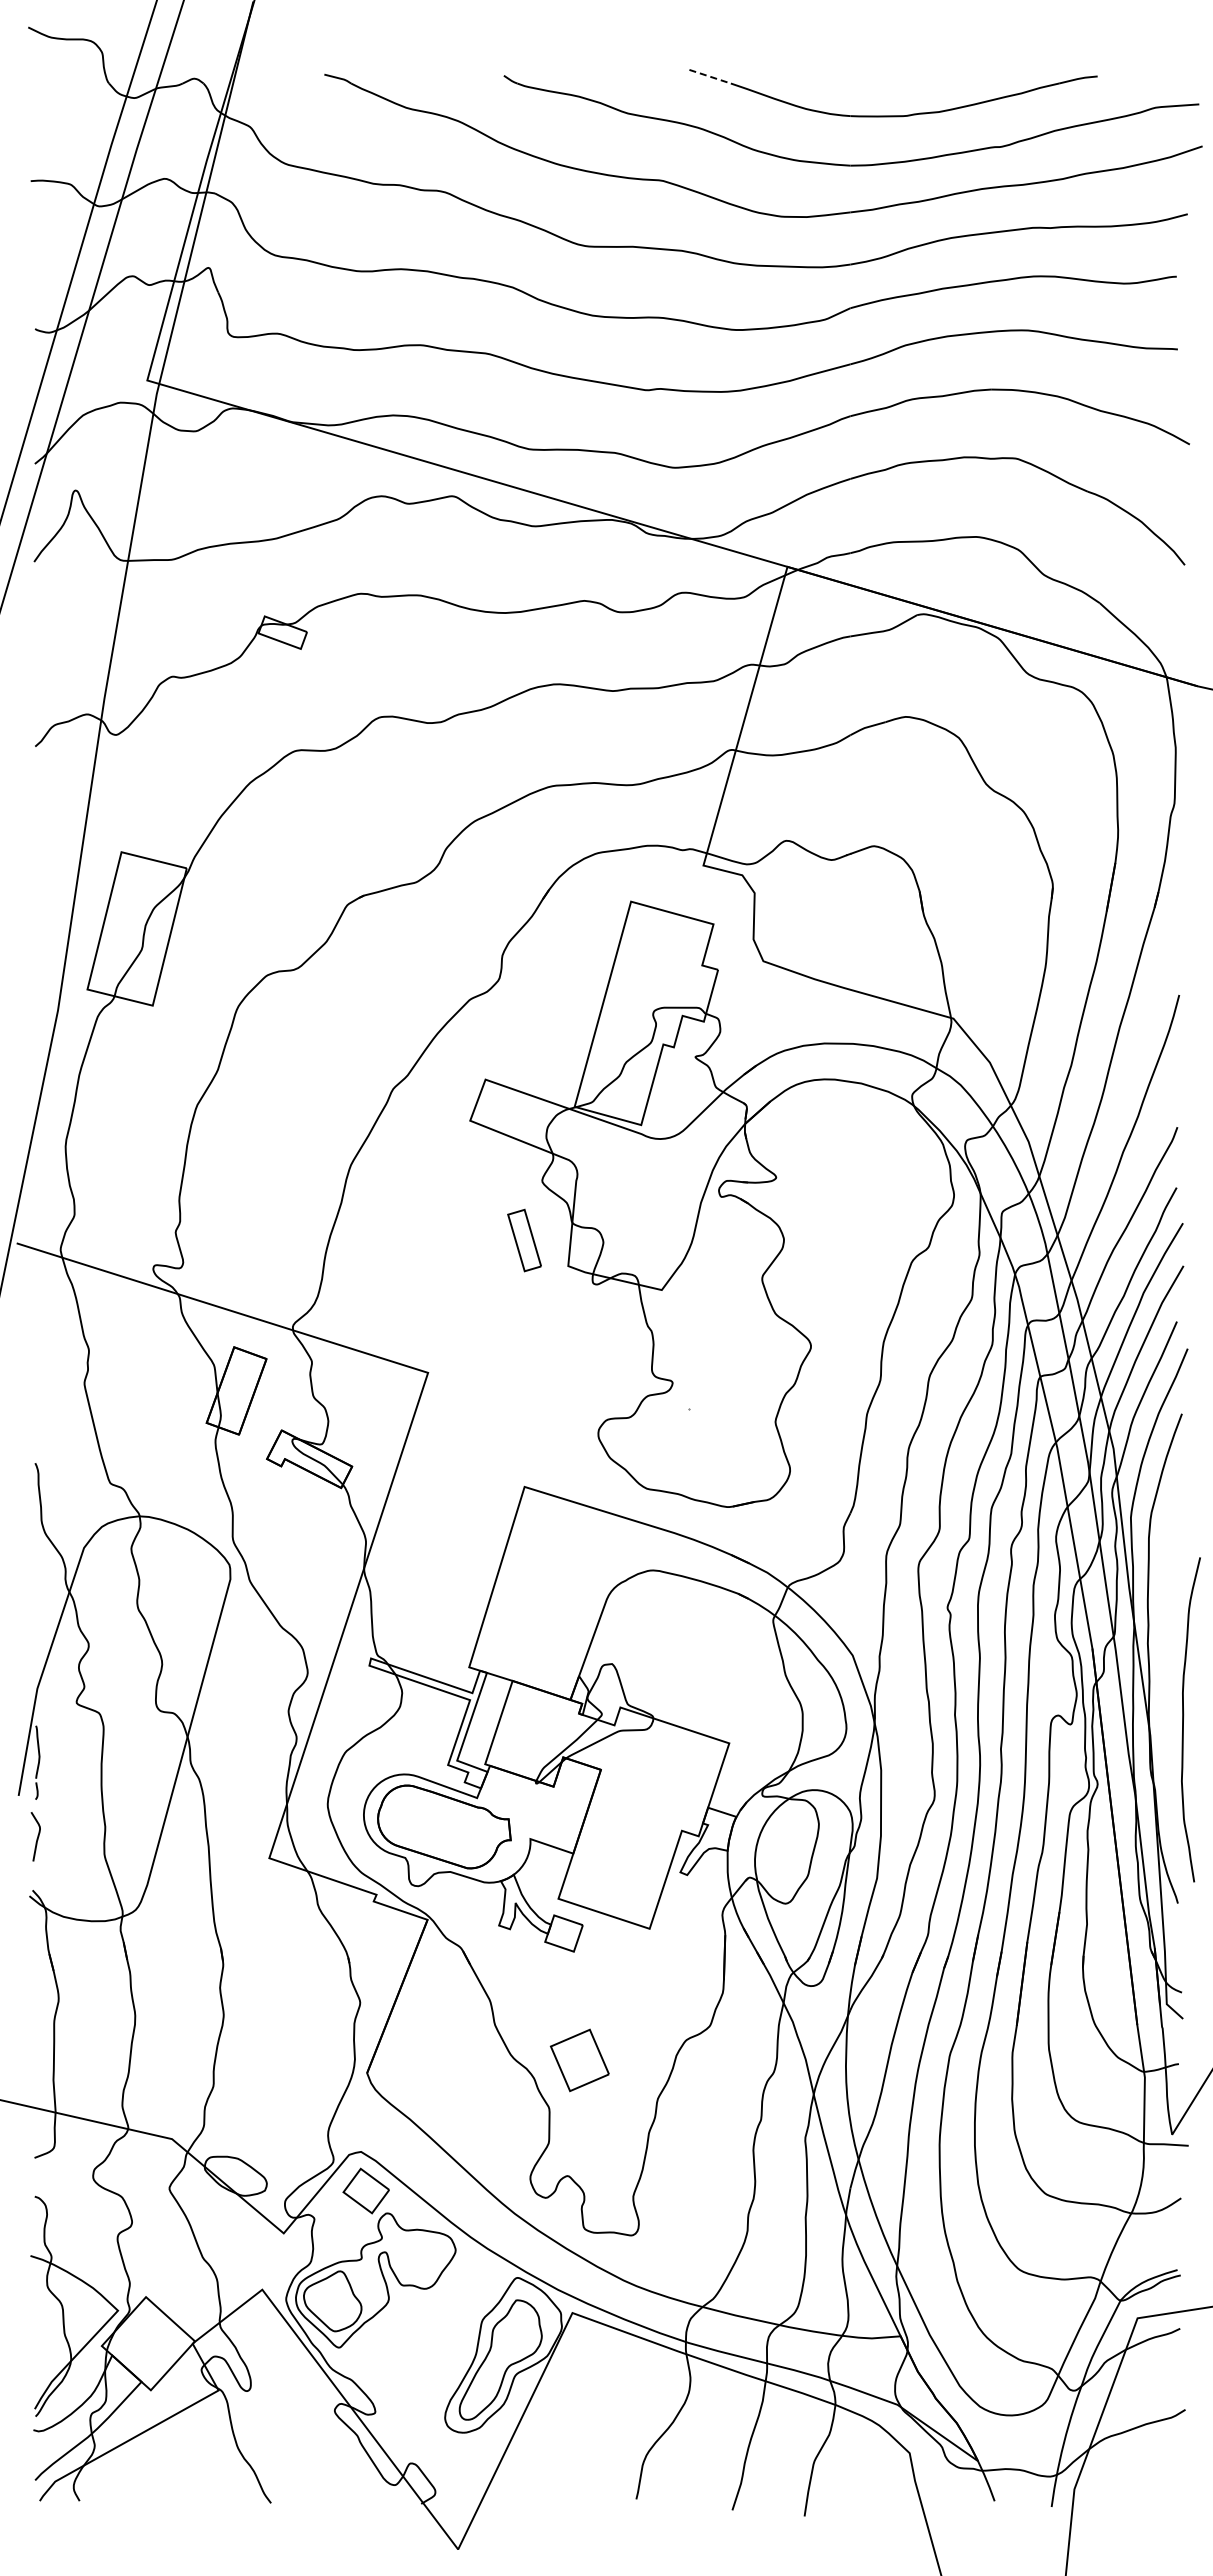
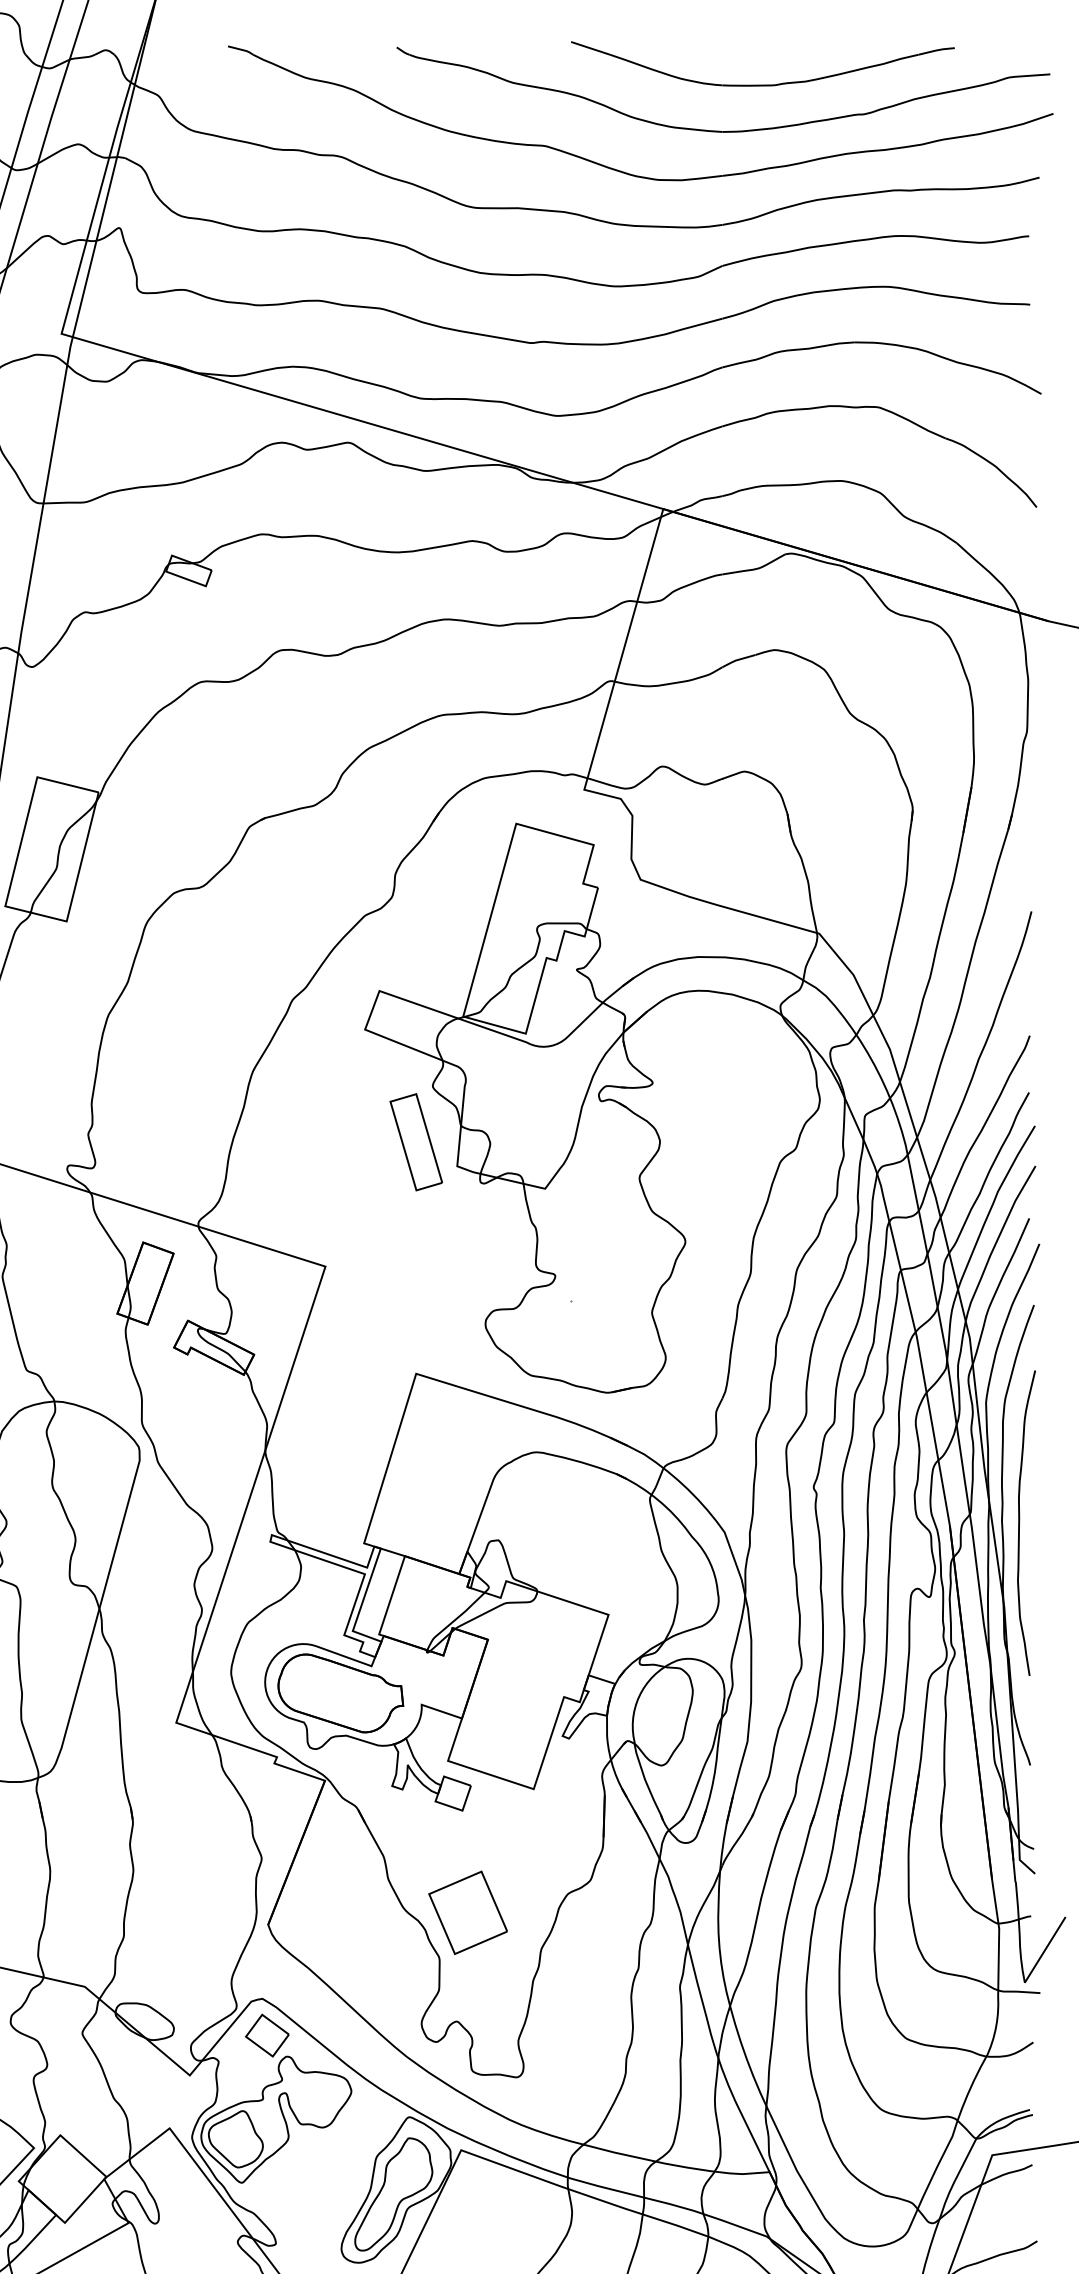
line: (710, 76) -> (590, 48), dashed -> solid
part: (524, 1240) -> (416, 1142), size x1.67
curve: (1183, 1719) -> (1019, 1522), moved
part: (579, 2060) -> (467, 1912), size x1.43

